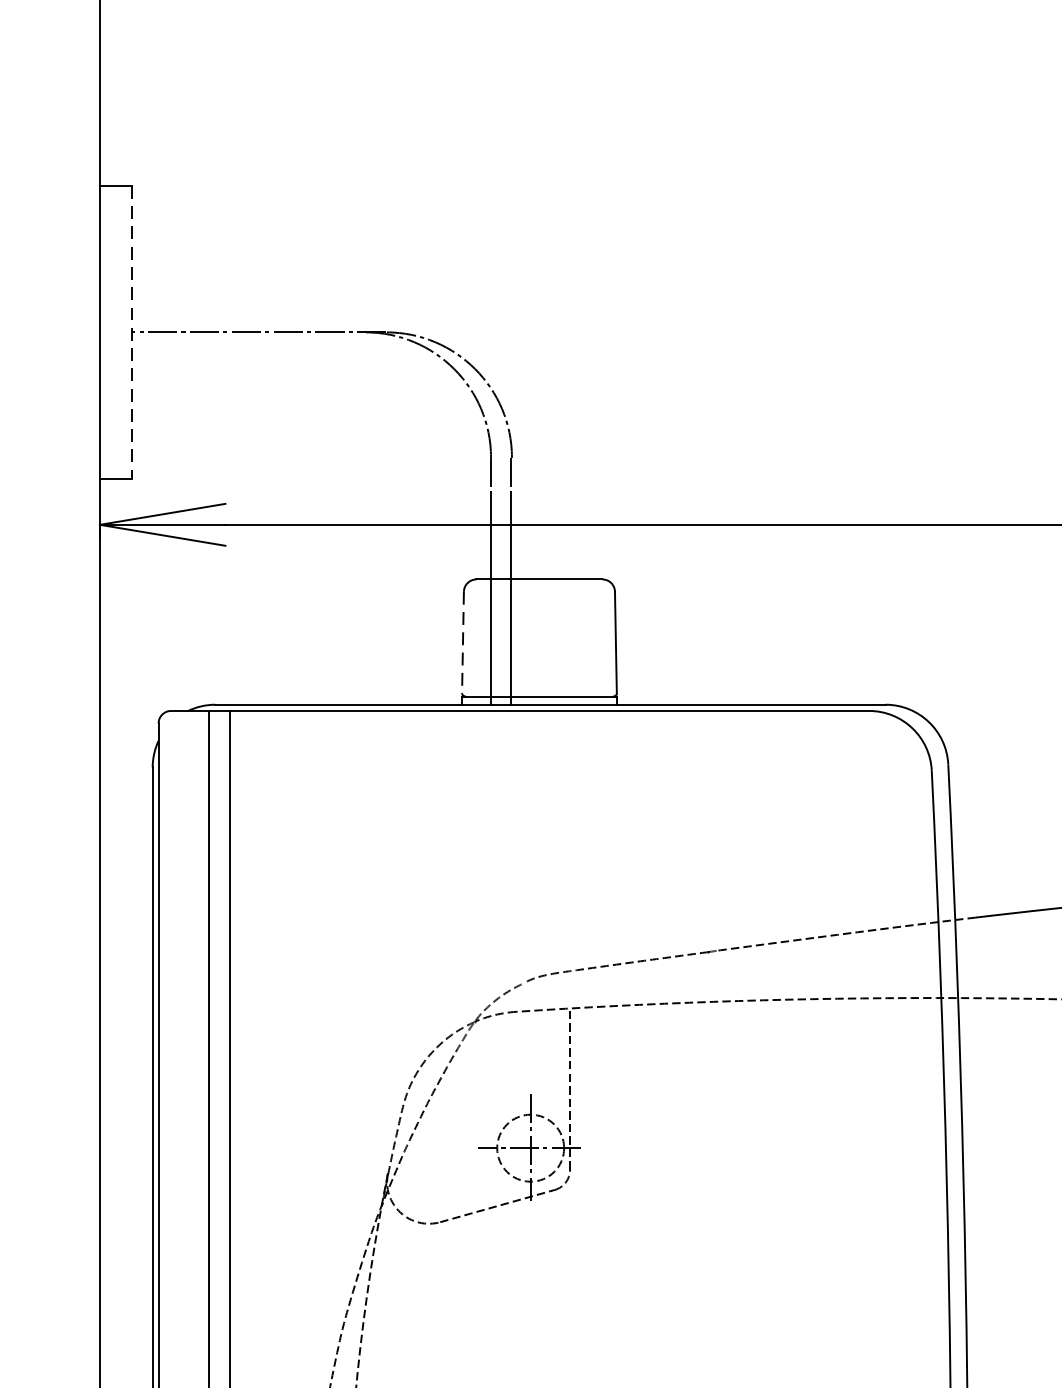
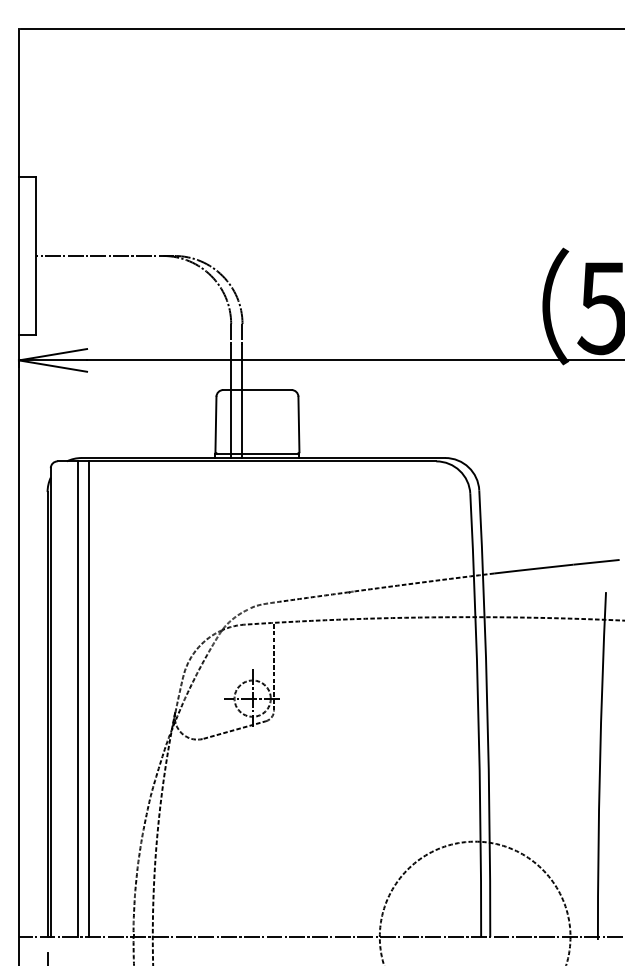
line: (132, 333) -> (36, 256), dashed -> solid
line: (462, 642) -> (215, 424), dashed -> solid

